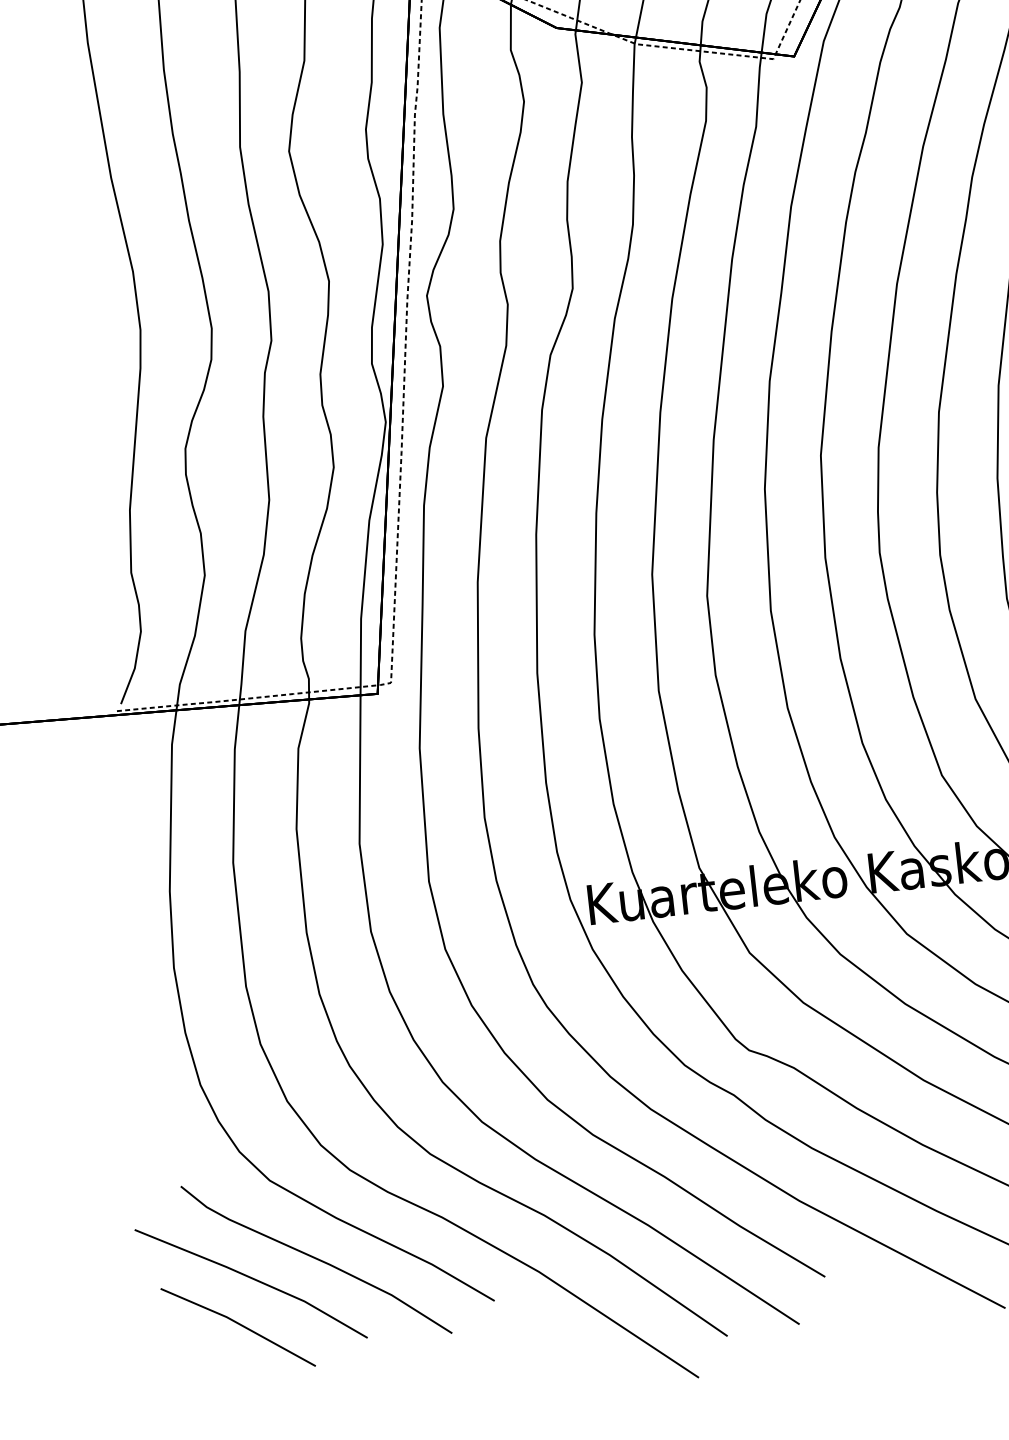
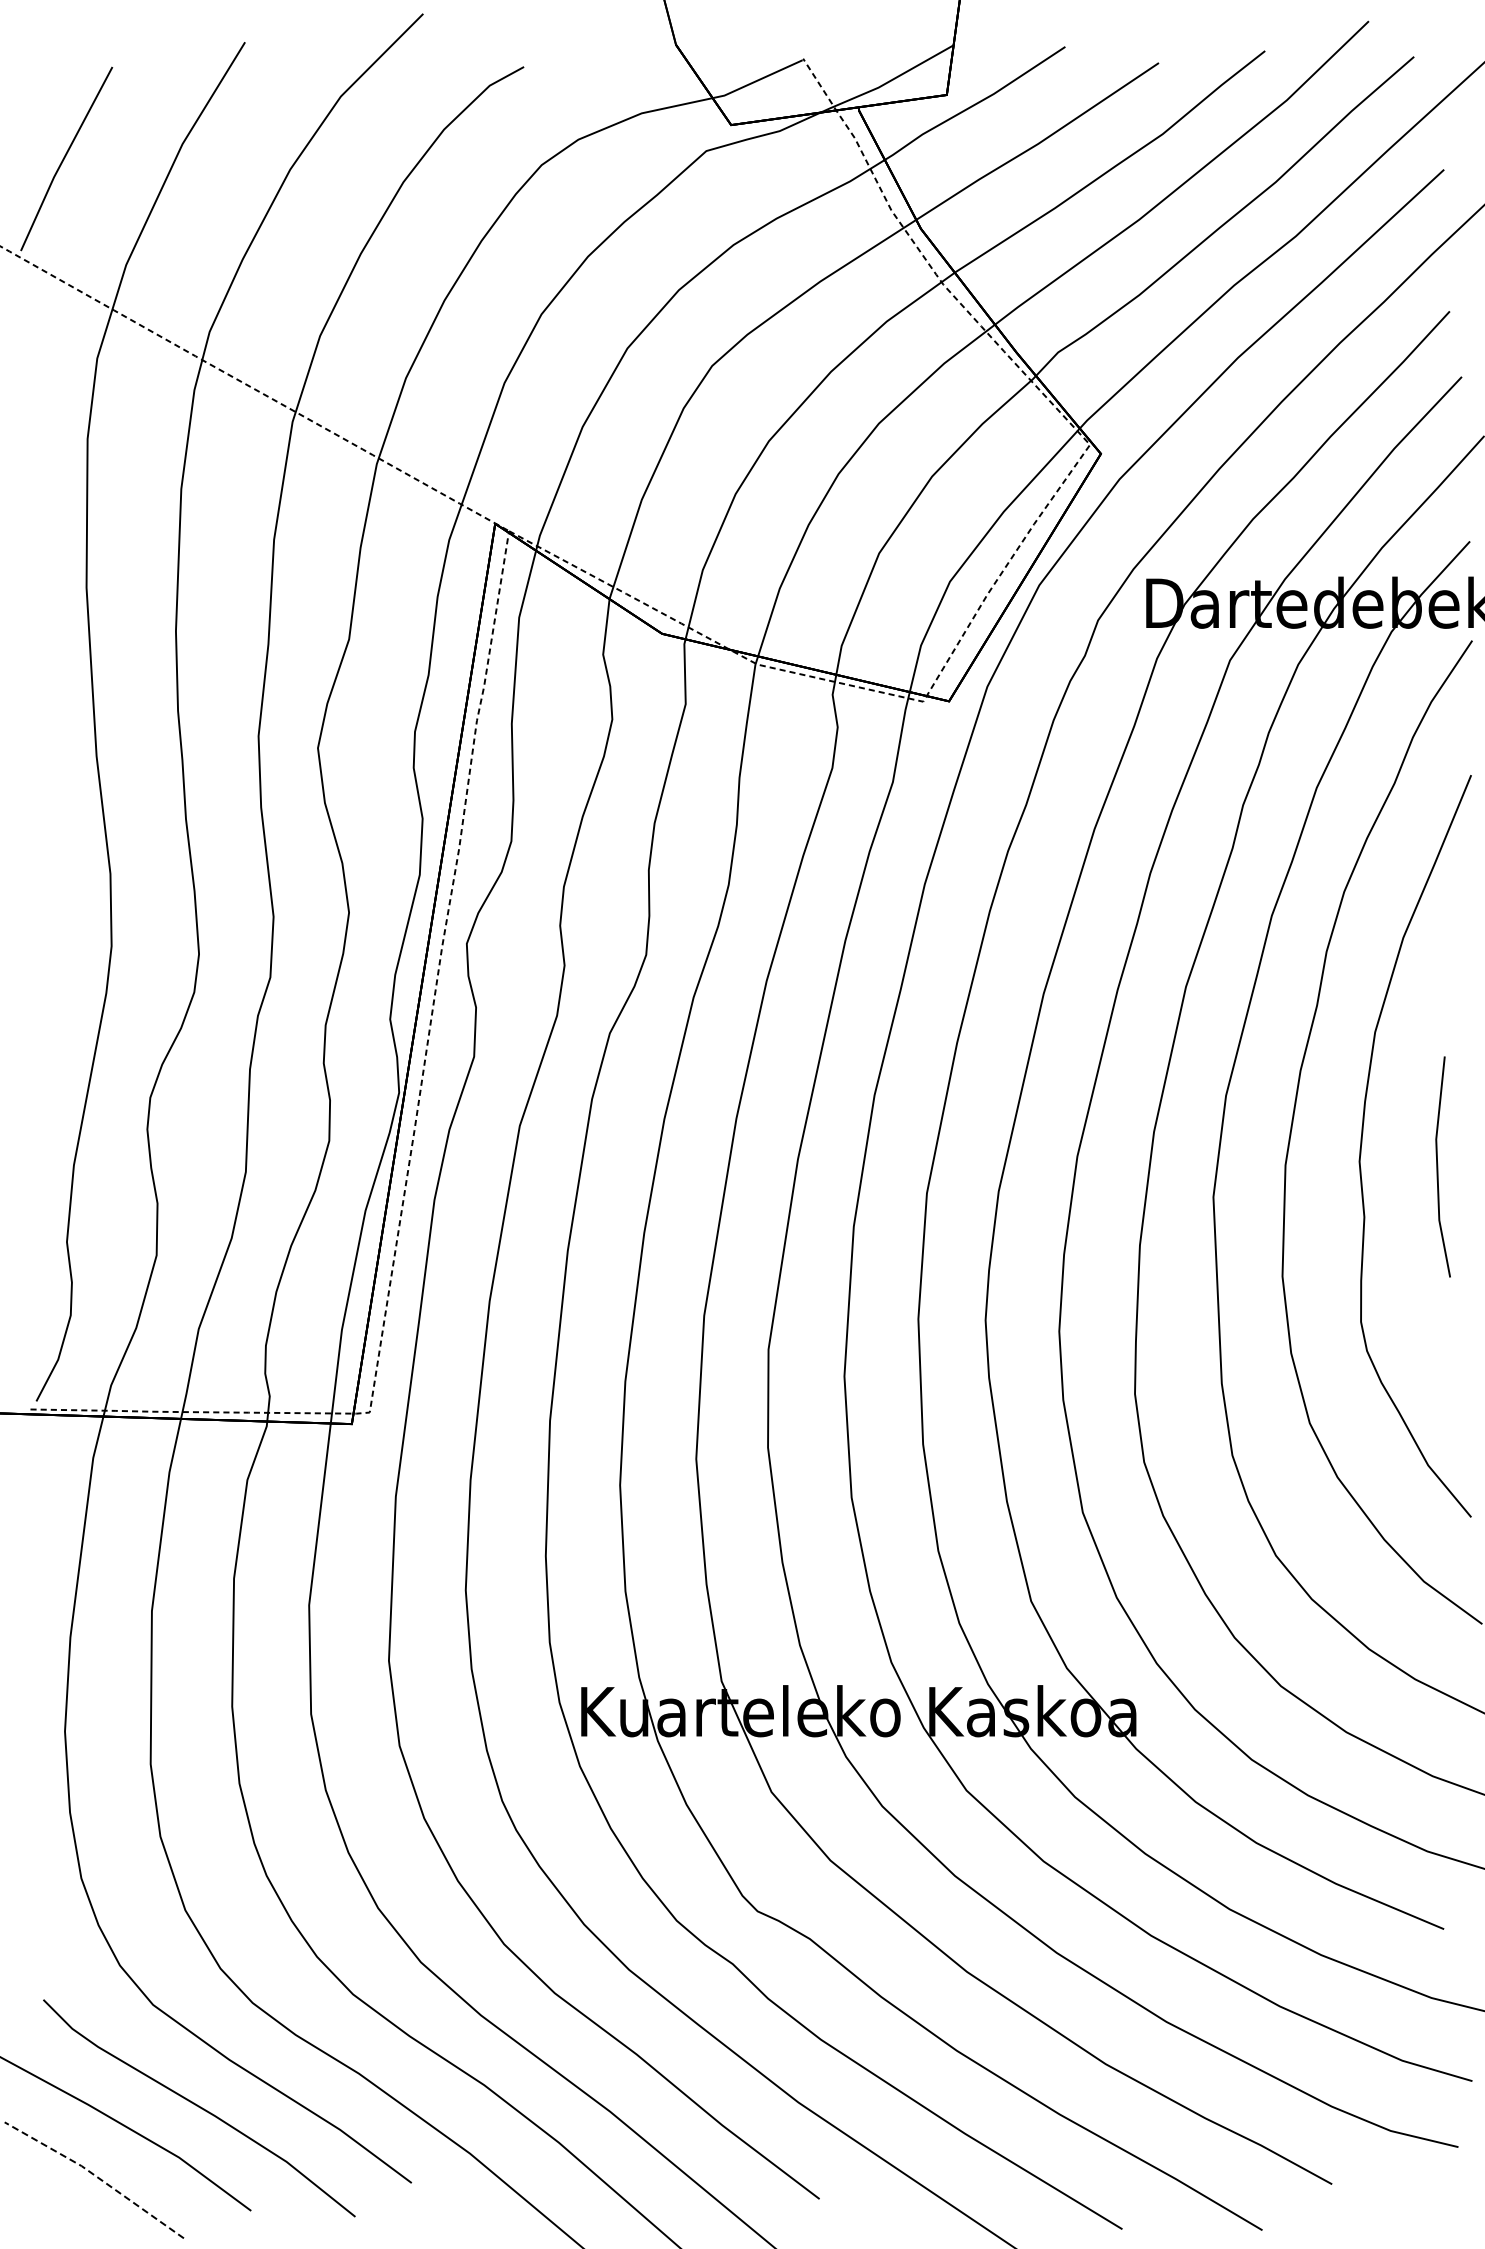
line: (239, 1324) -> (96, 2176), solid -> dashed

